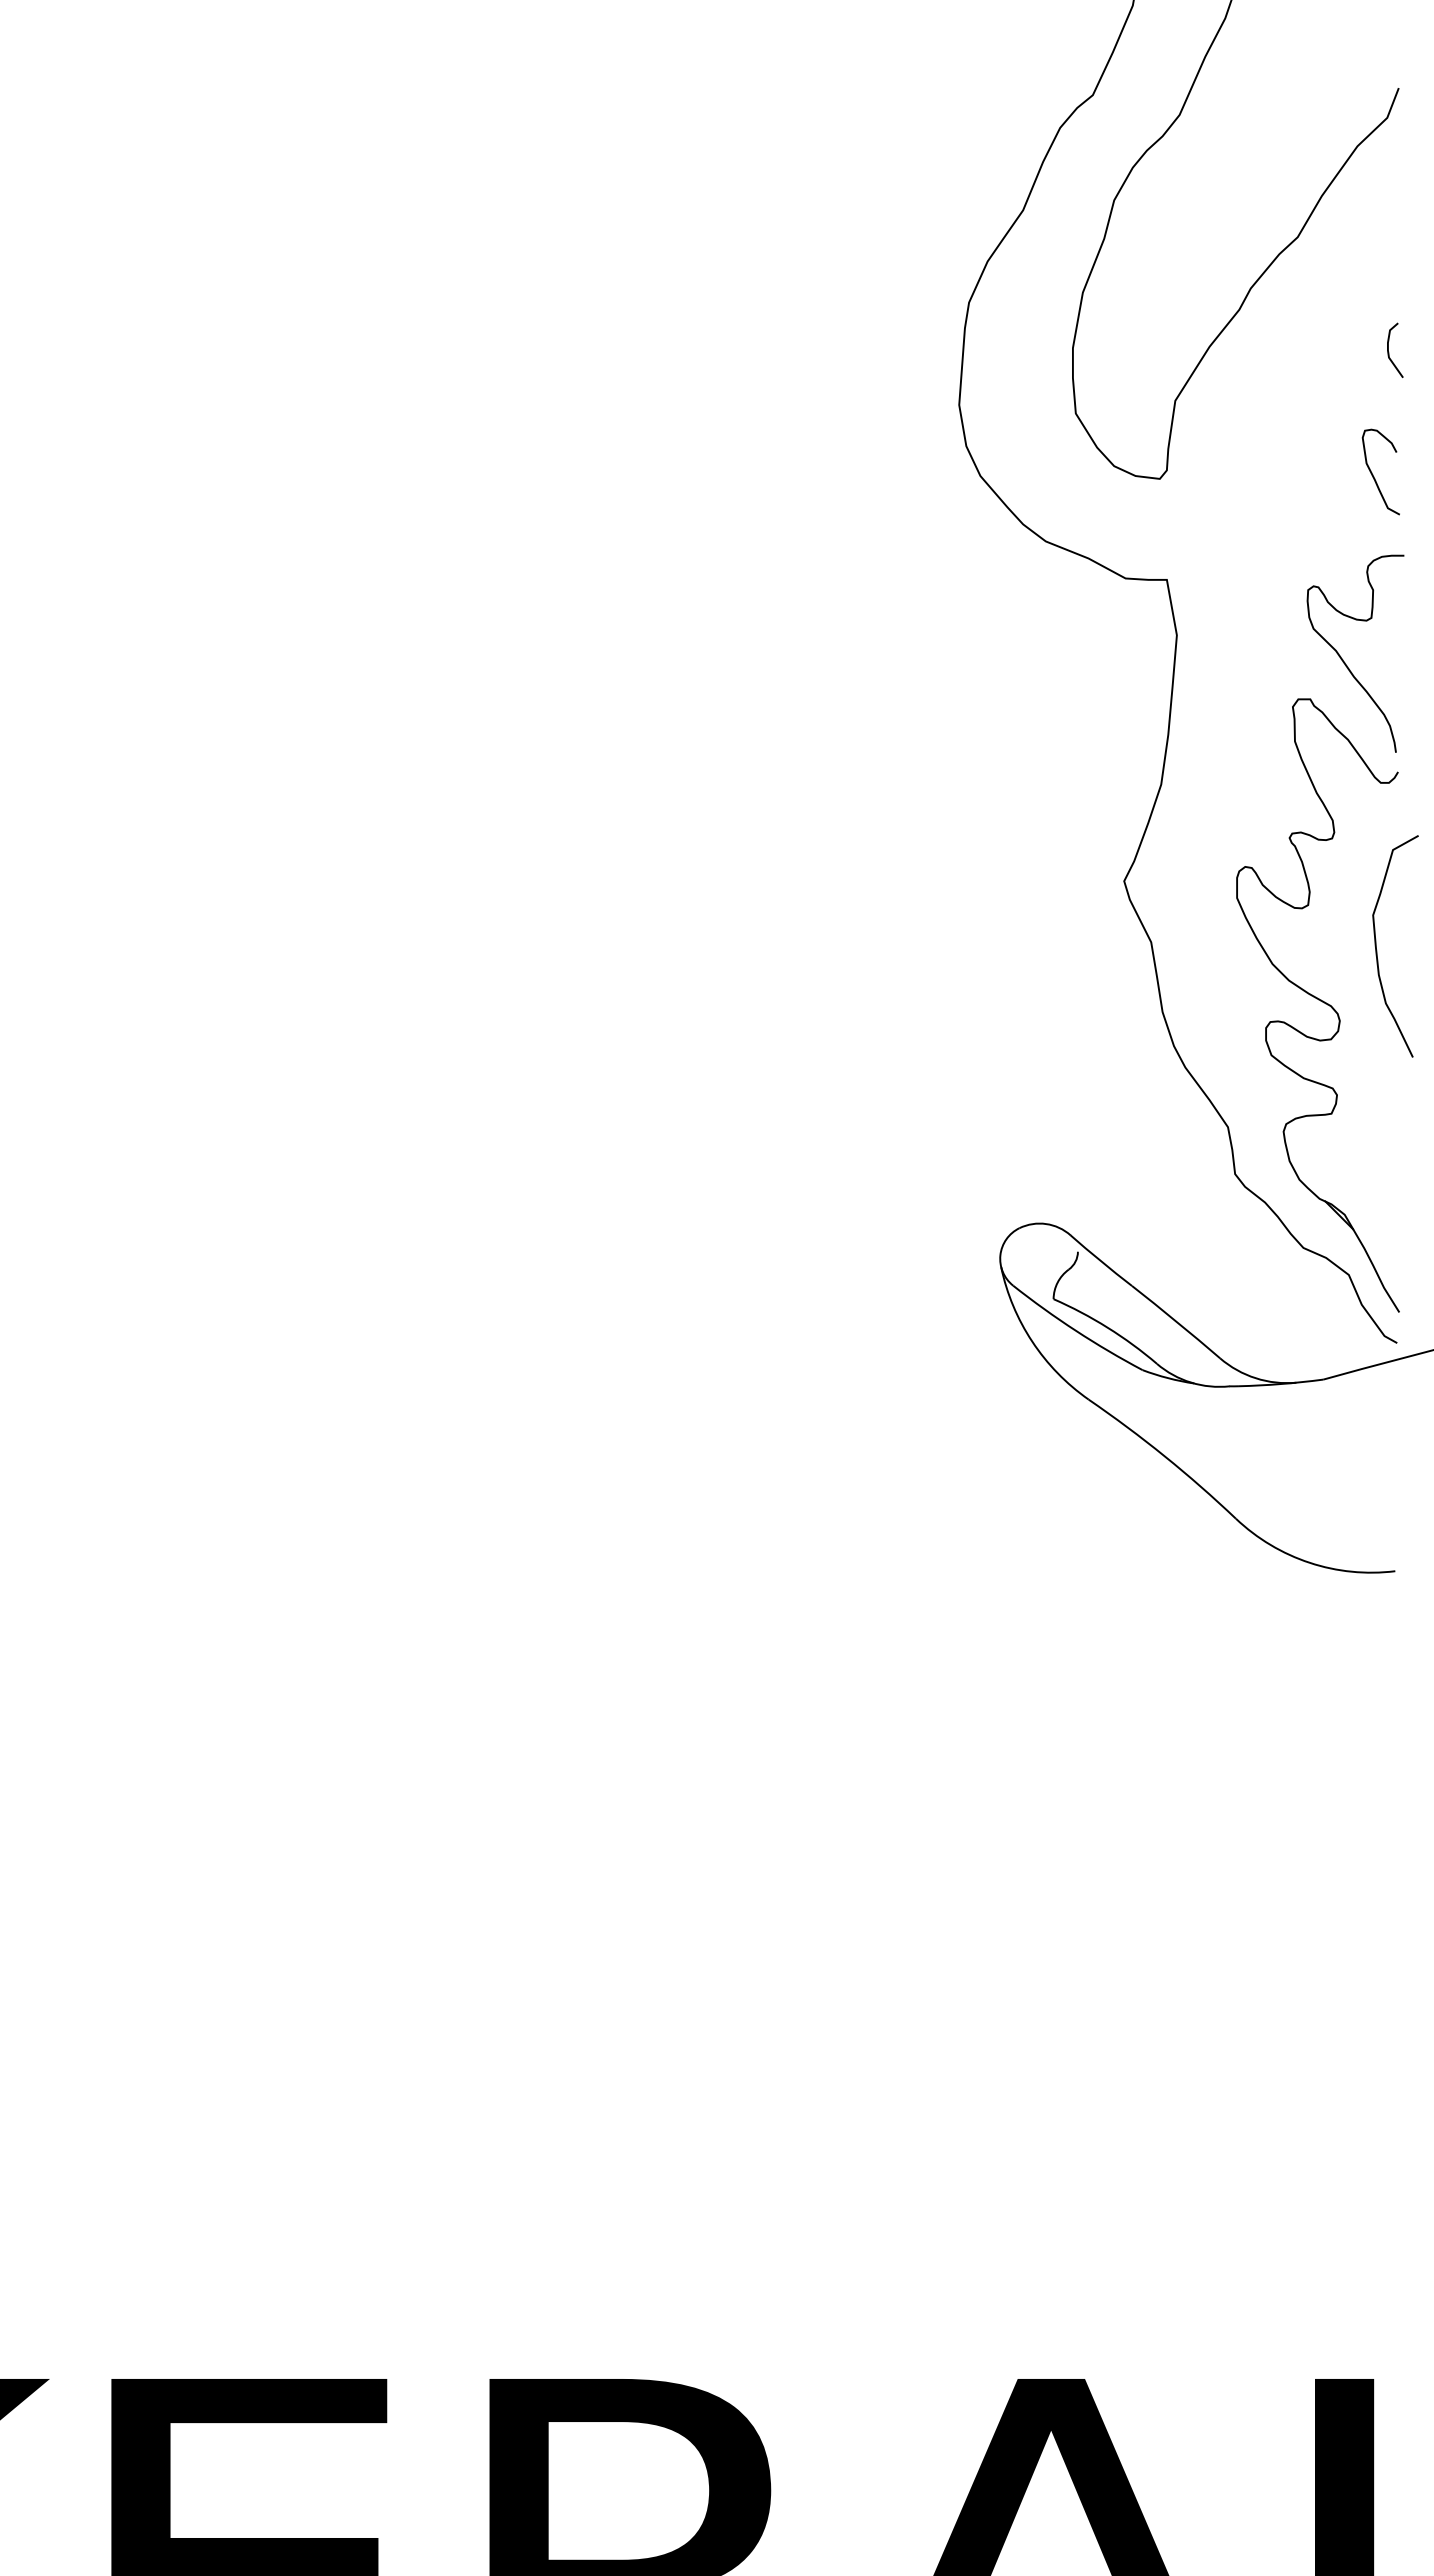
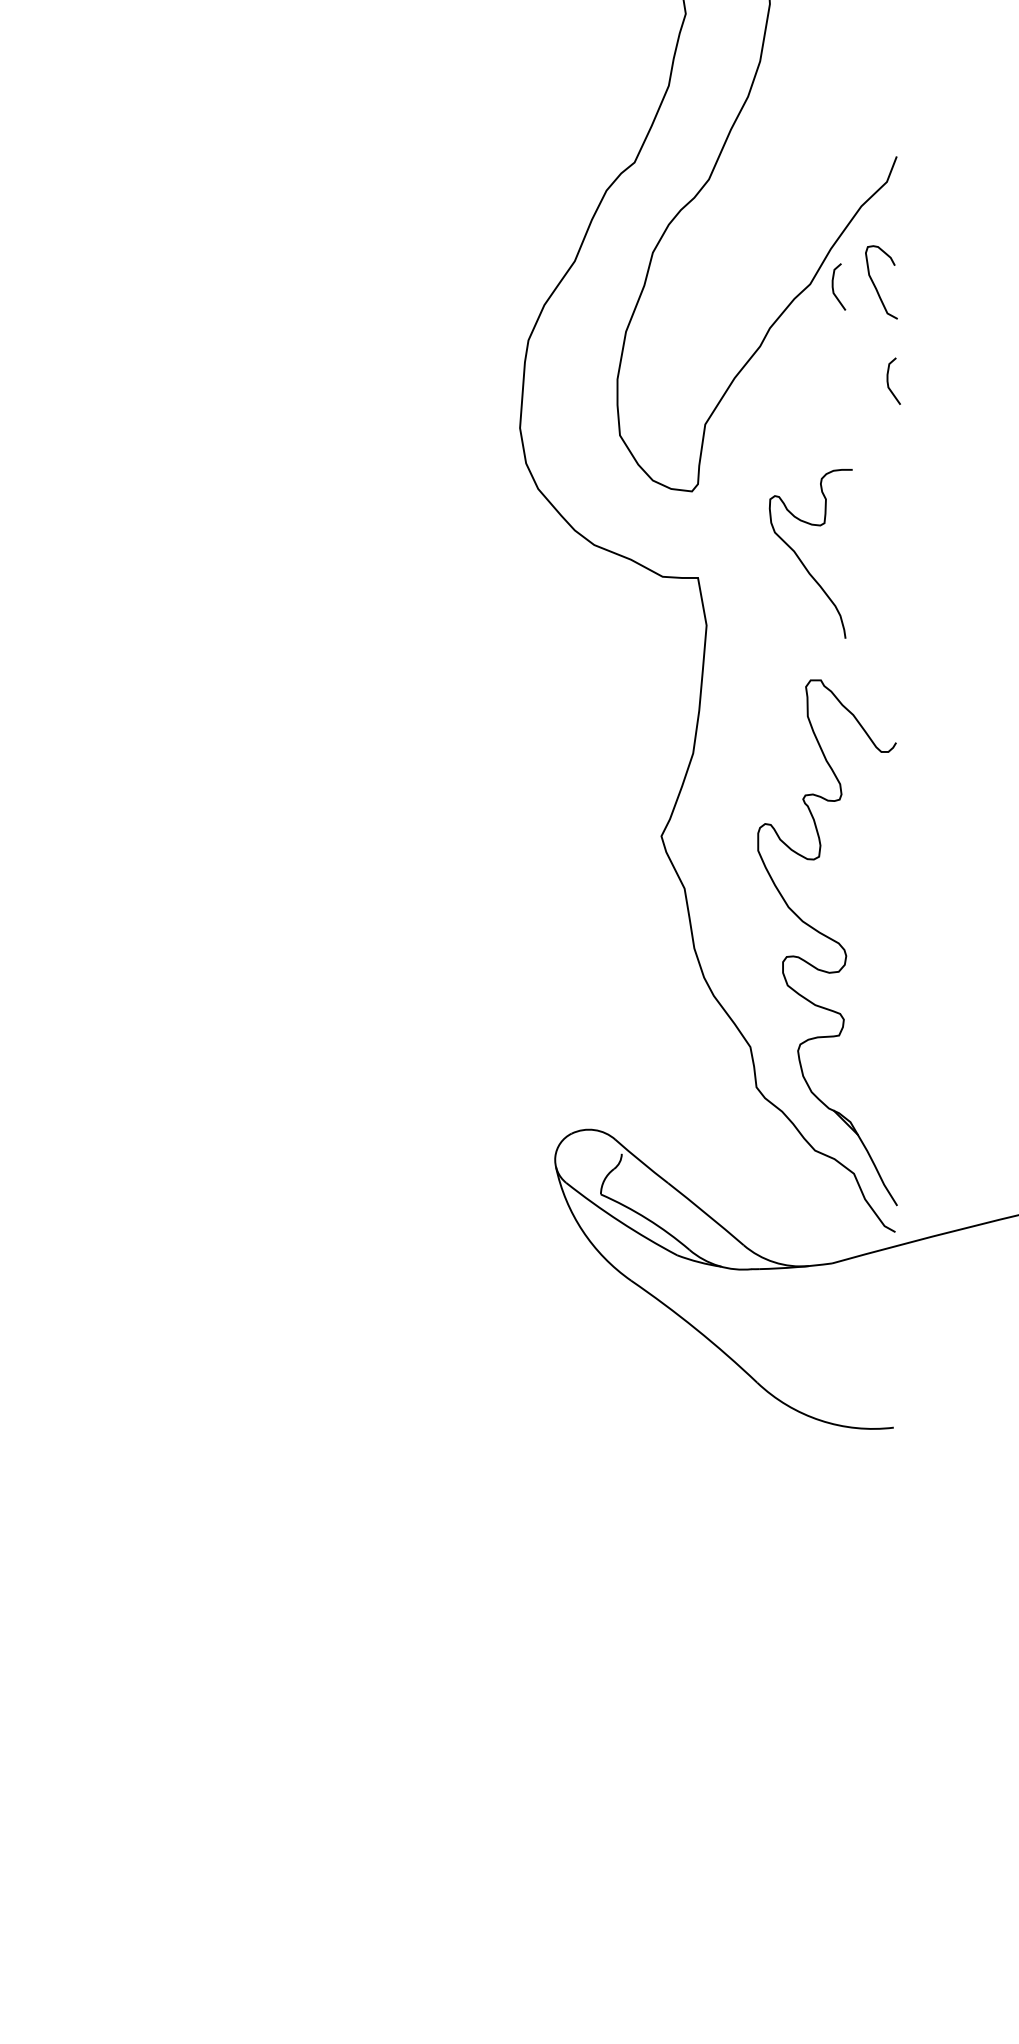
curve: (1325, 242) -> (833, 288), added
curve: (1373, 474) -> (875, 284), moved
curve: (1343, 659) -> (800, 558), moved
curve: (1377, 950) -> (878, 895), removed

